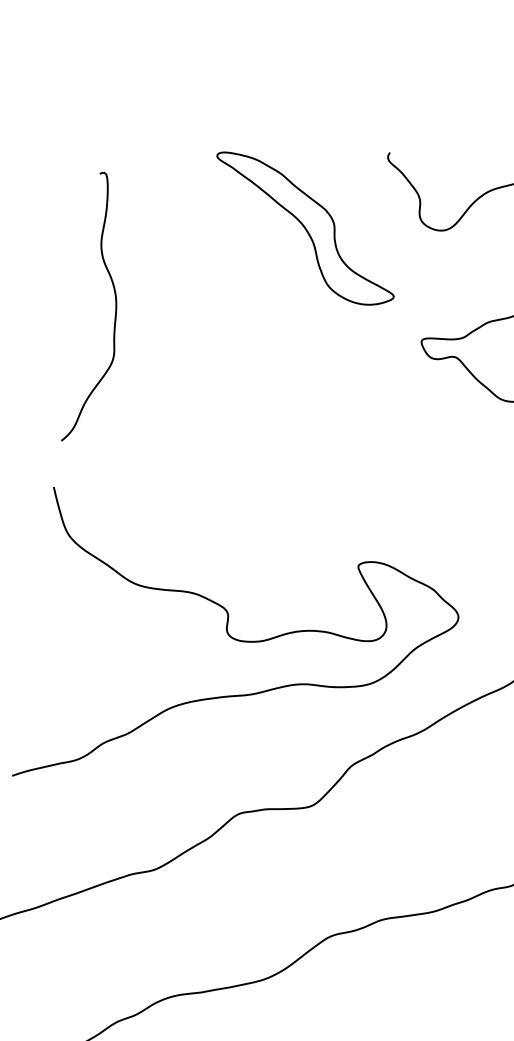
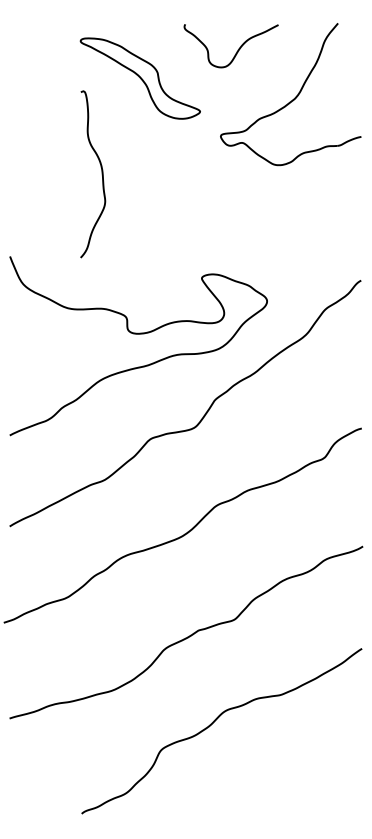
curve: (114, 311) -> (101, 174), moved

